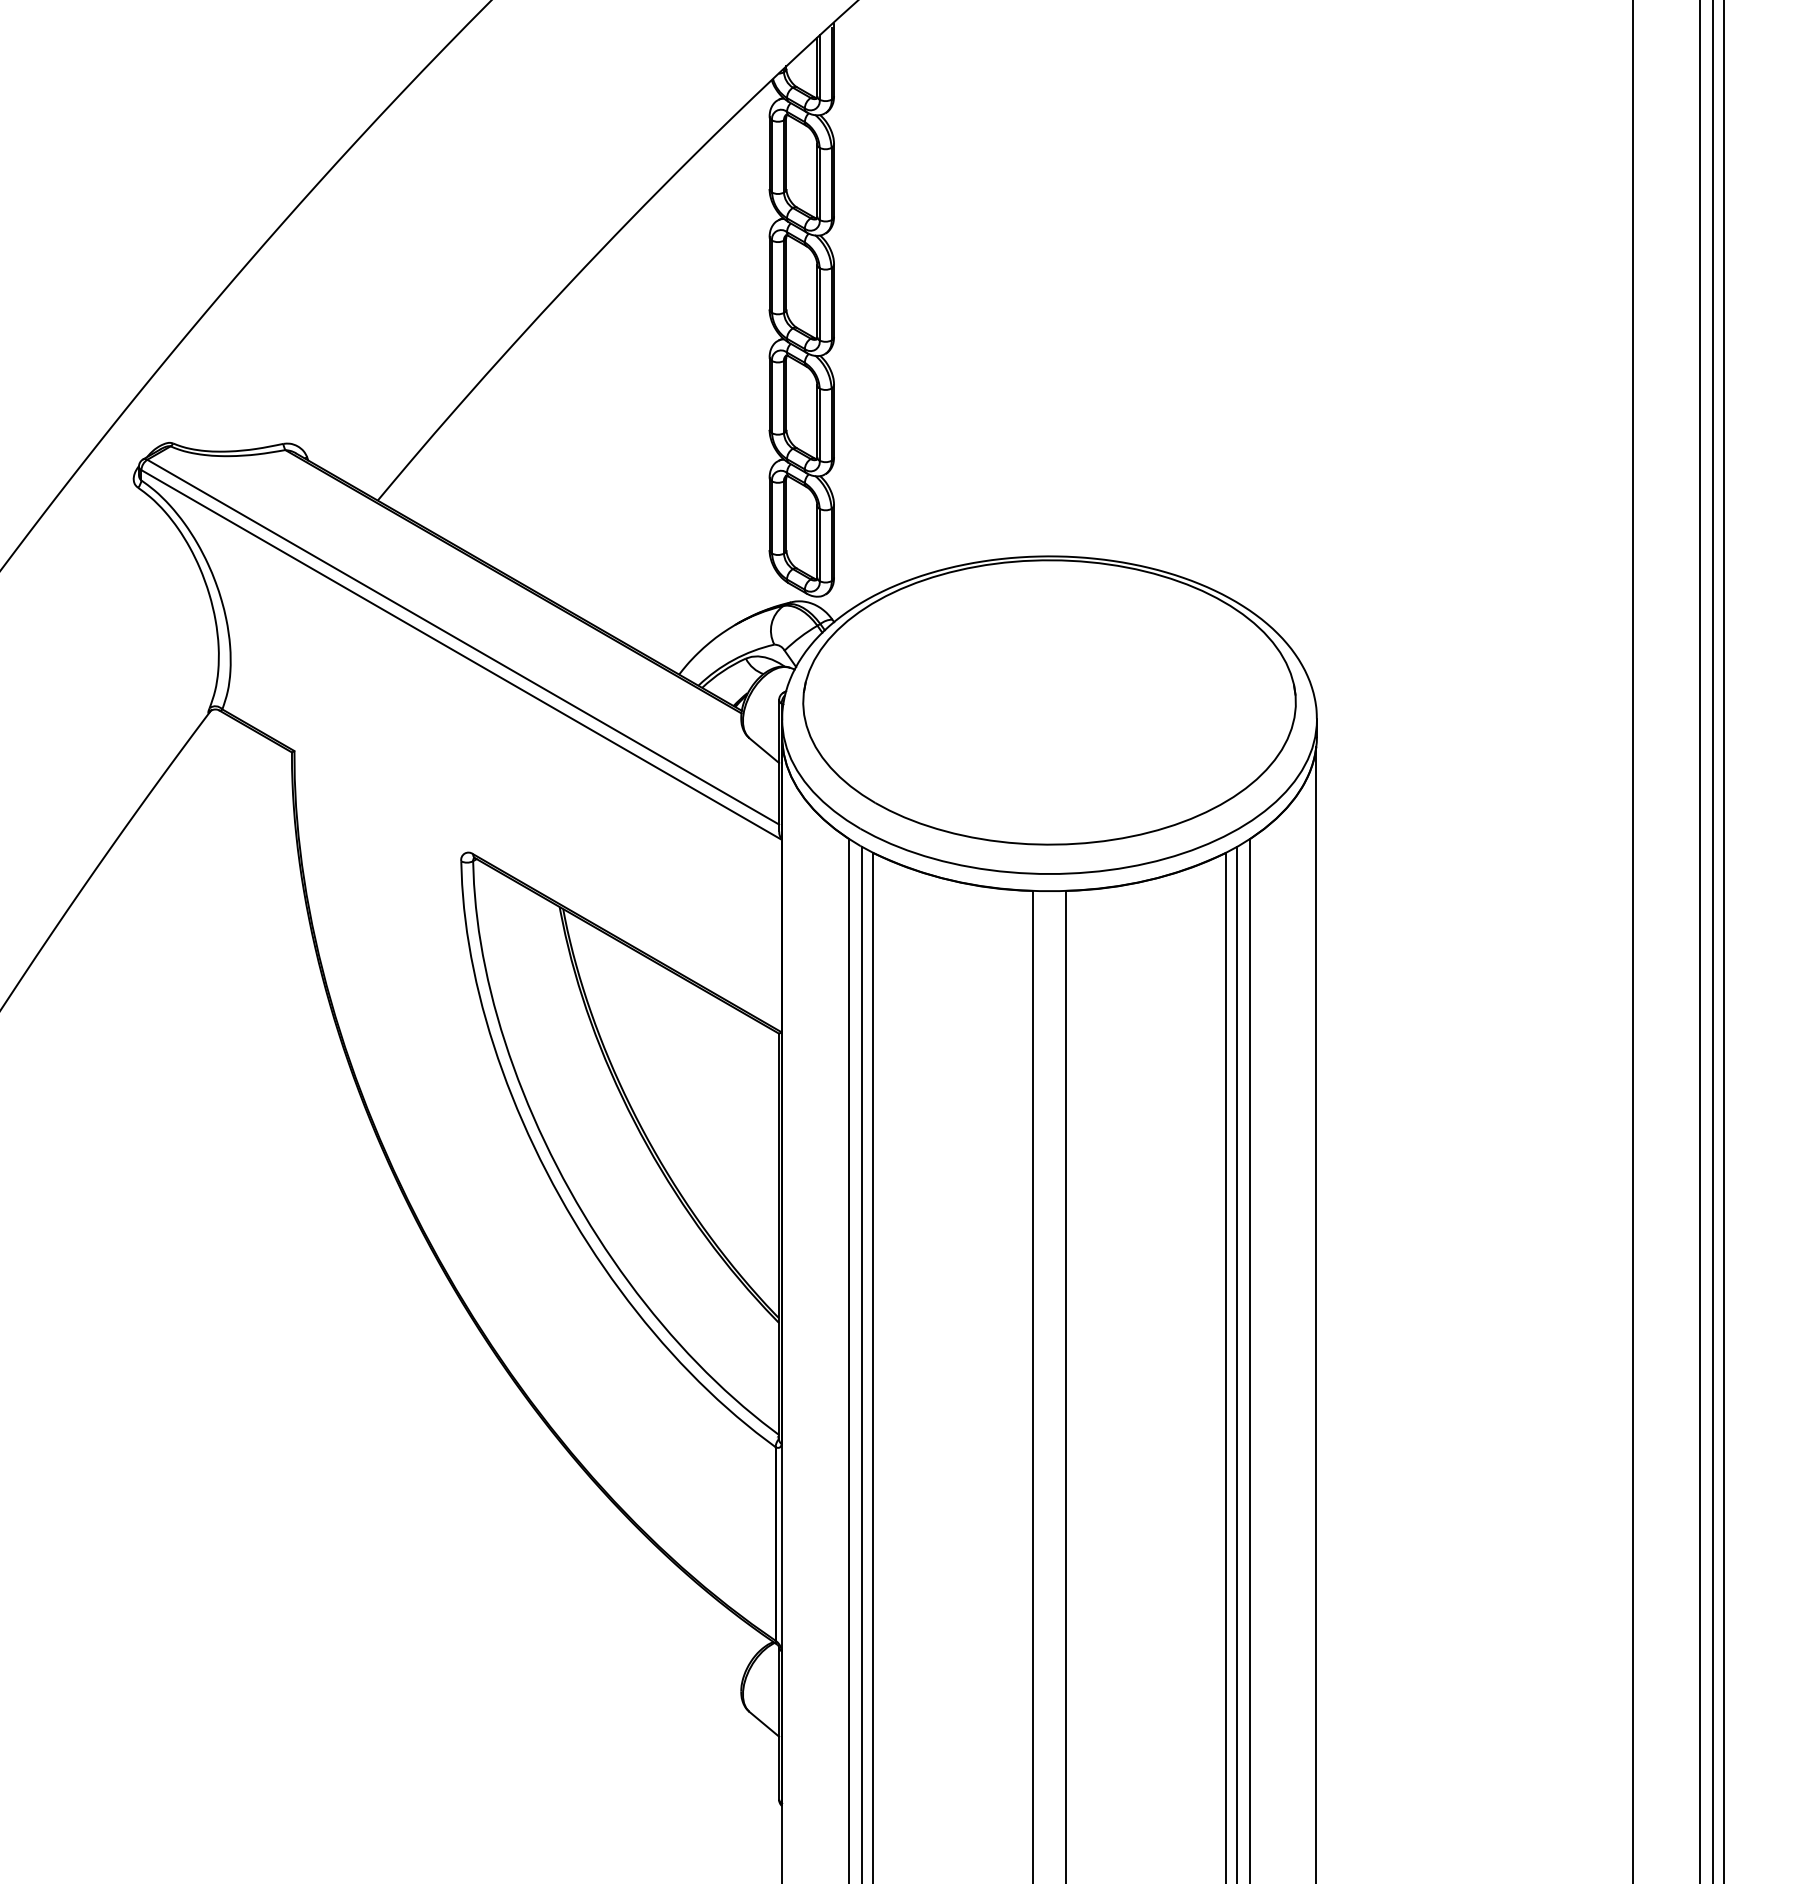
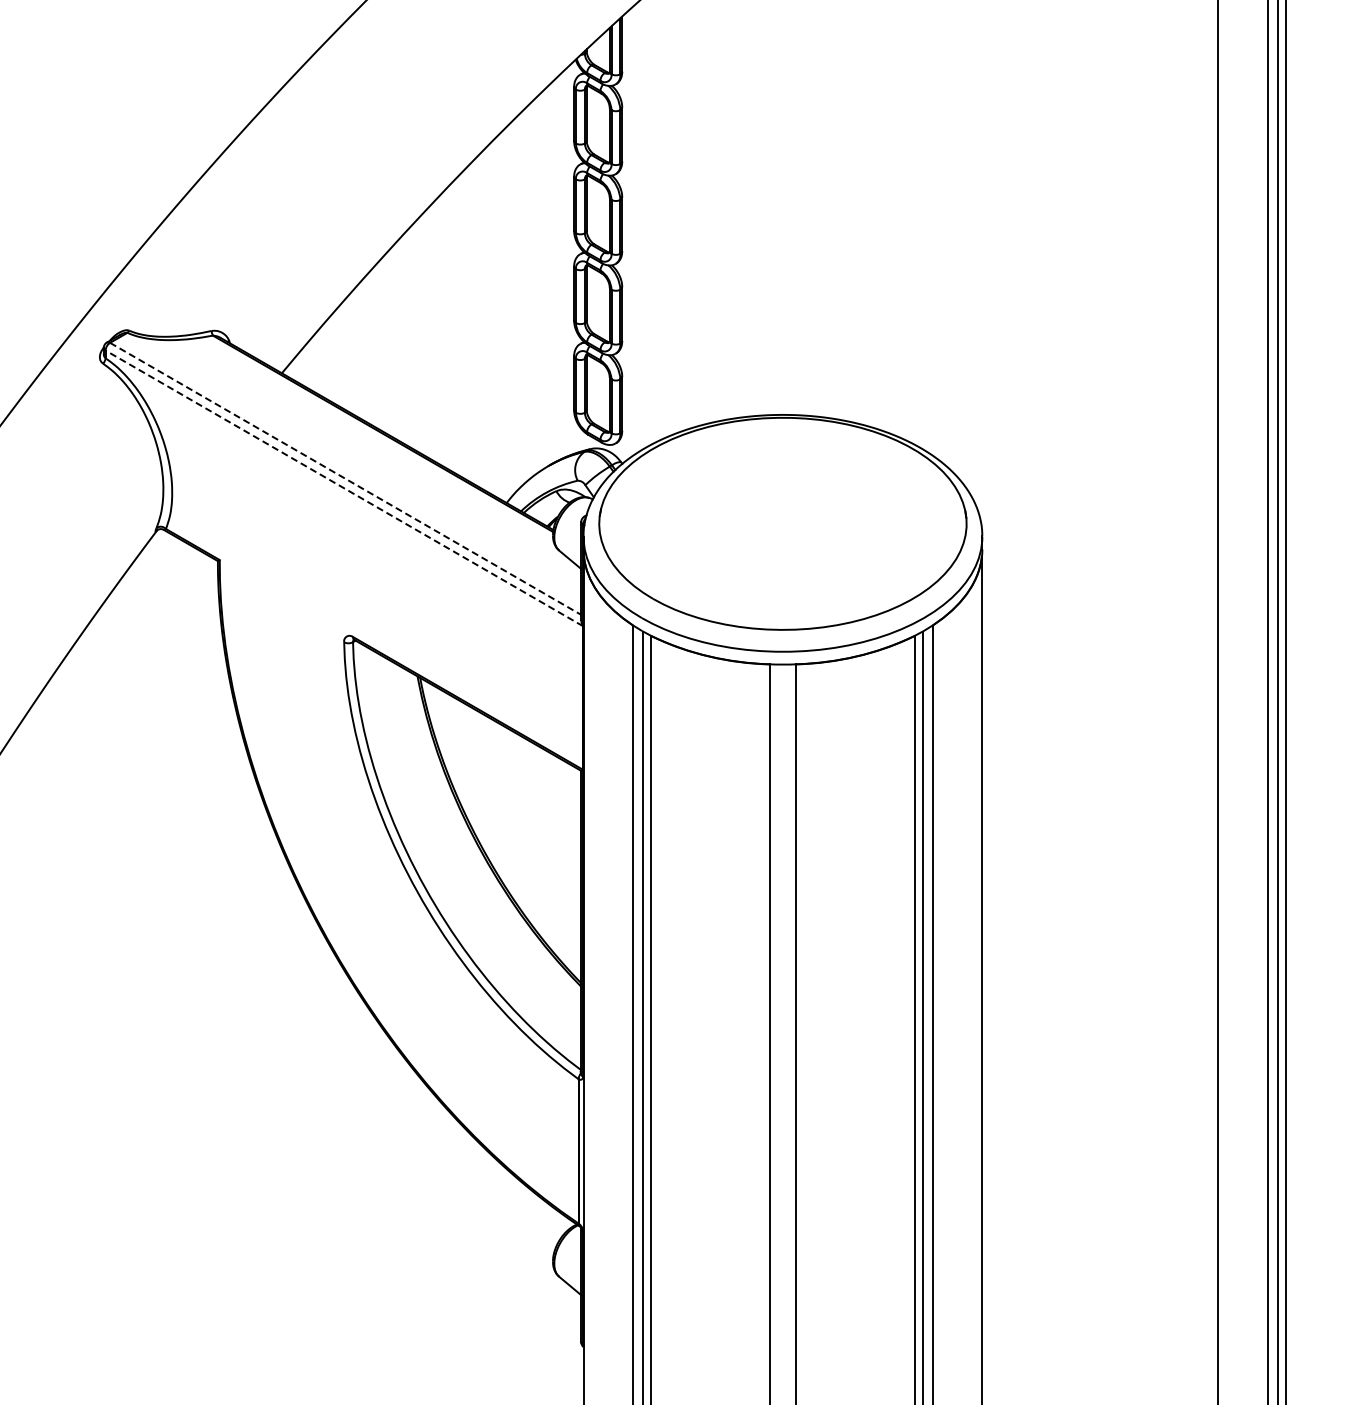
line: (464, 643) -> (346, 479), solid -> dashed
line: (461, 655) -> (344, 488), solid -> dashed

